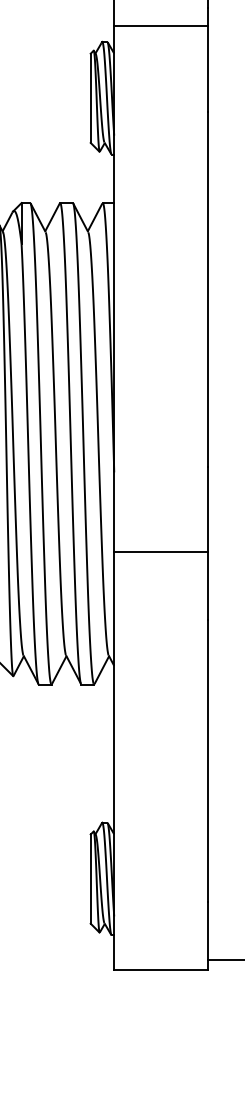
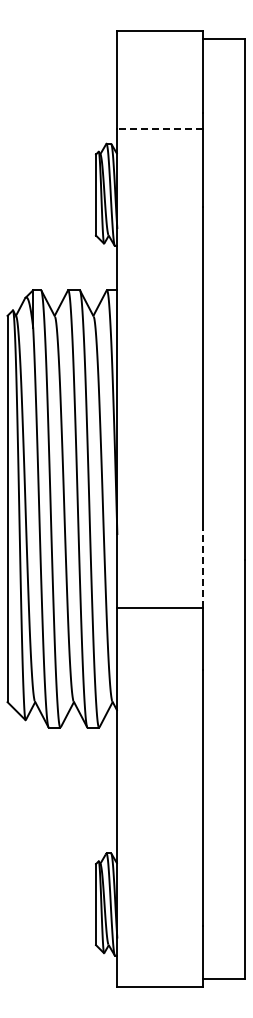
line: (161, 26) -> (160, 129), solid -> dashed
line: (207, 509) -> (202, 568), solid -> dashed

